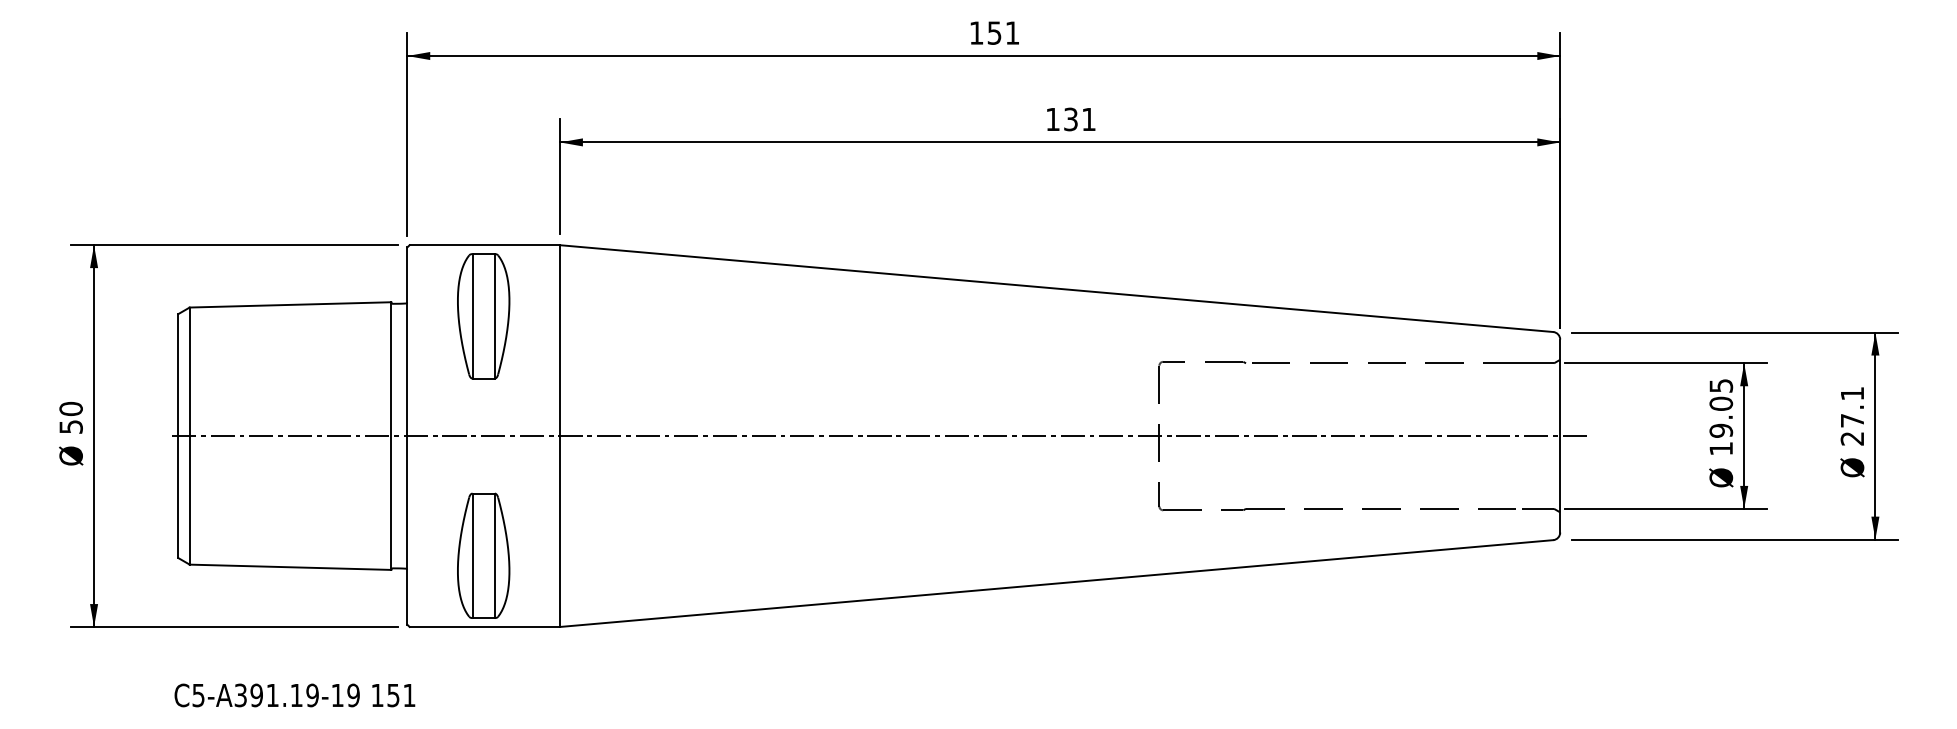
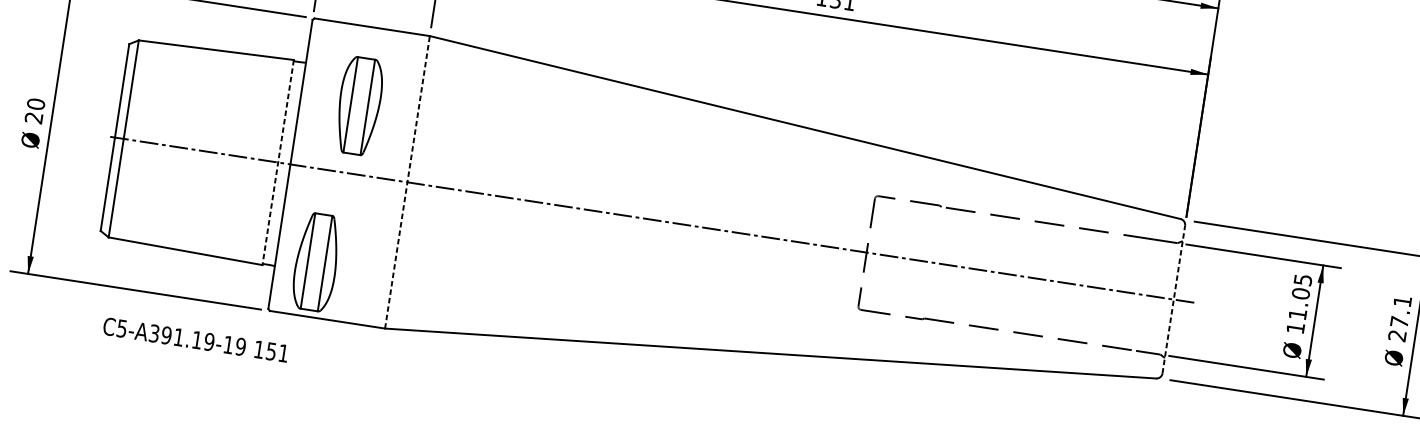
part: (483, 316) -> (359, 106), moved
text: (70, 426) -> (33, 117), 50 -> 20
text: (1721, 430) -> (1298, 314), 19.05 -> 11.05
line: (1560, 435) -> (1174, 299), solid -> dashed
line: (391, 436) -> (278, 162), solid -> dashed
line: (560, 436) -> (407, 182), solid -> dashed
part: (483, 555) -> (316, 262), moved
text: (294, 695) -> (195, 339), moved

